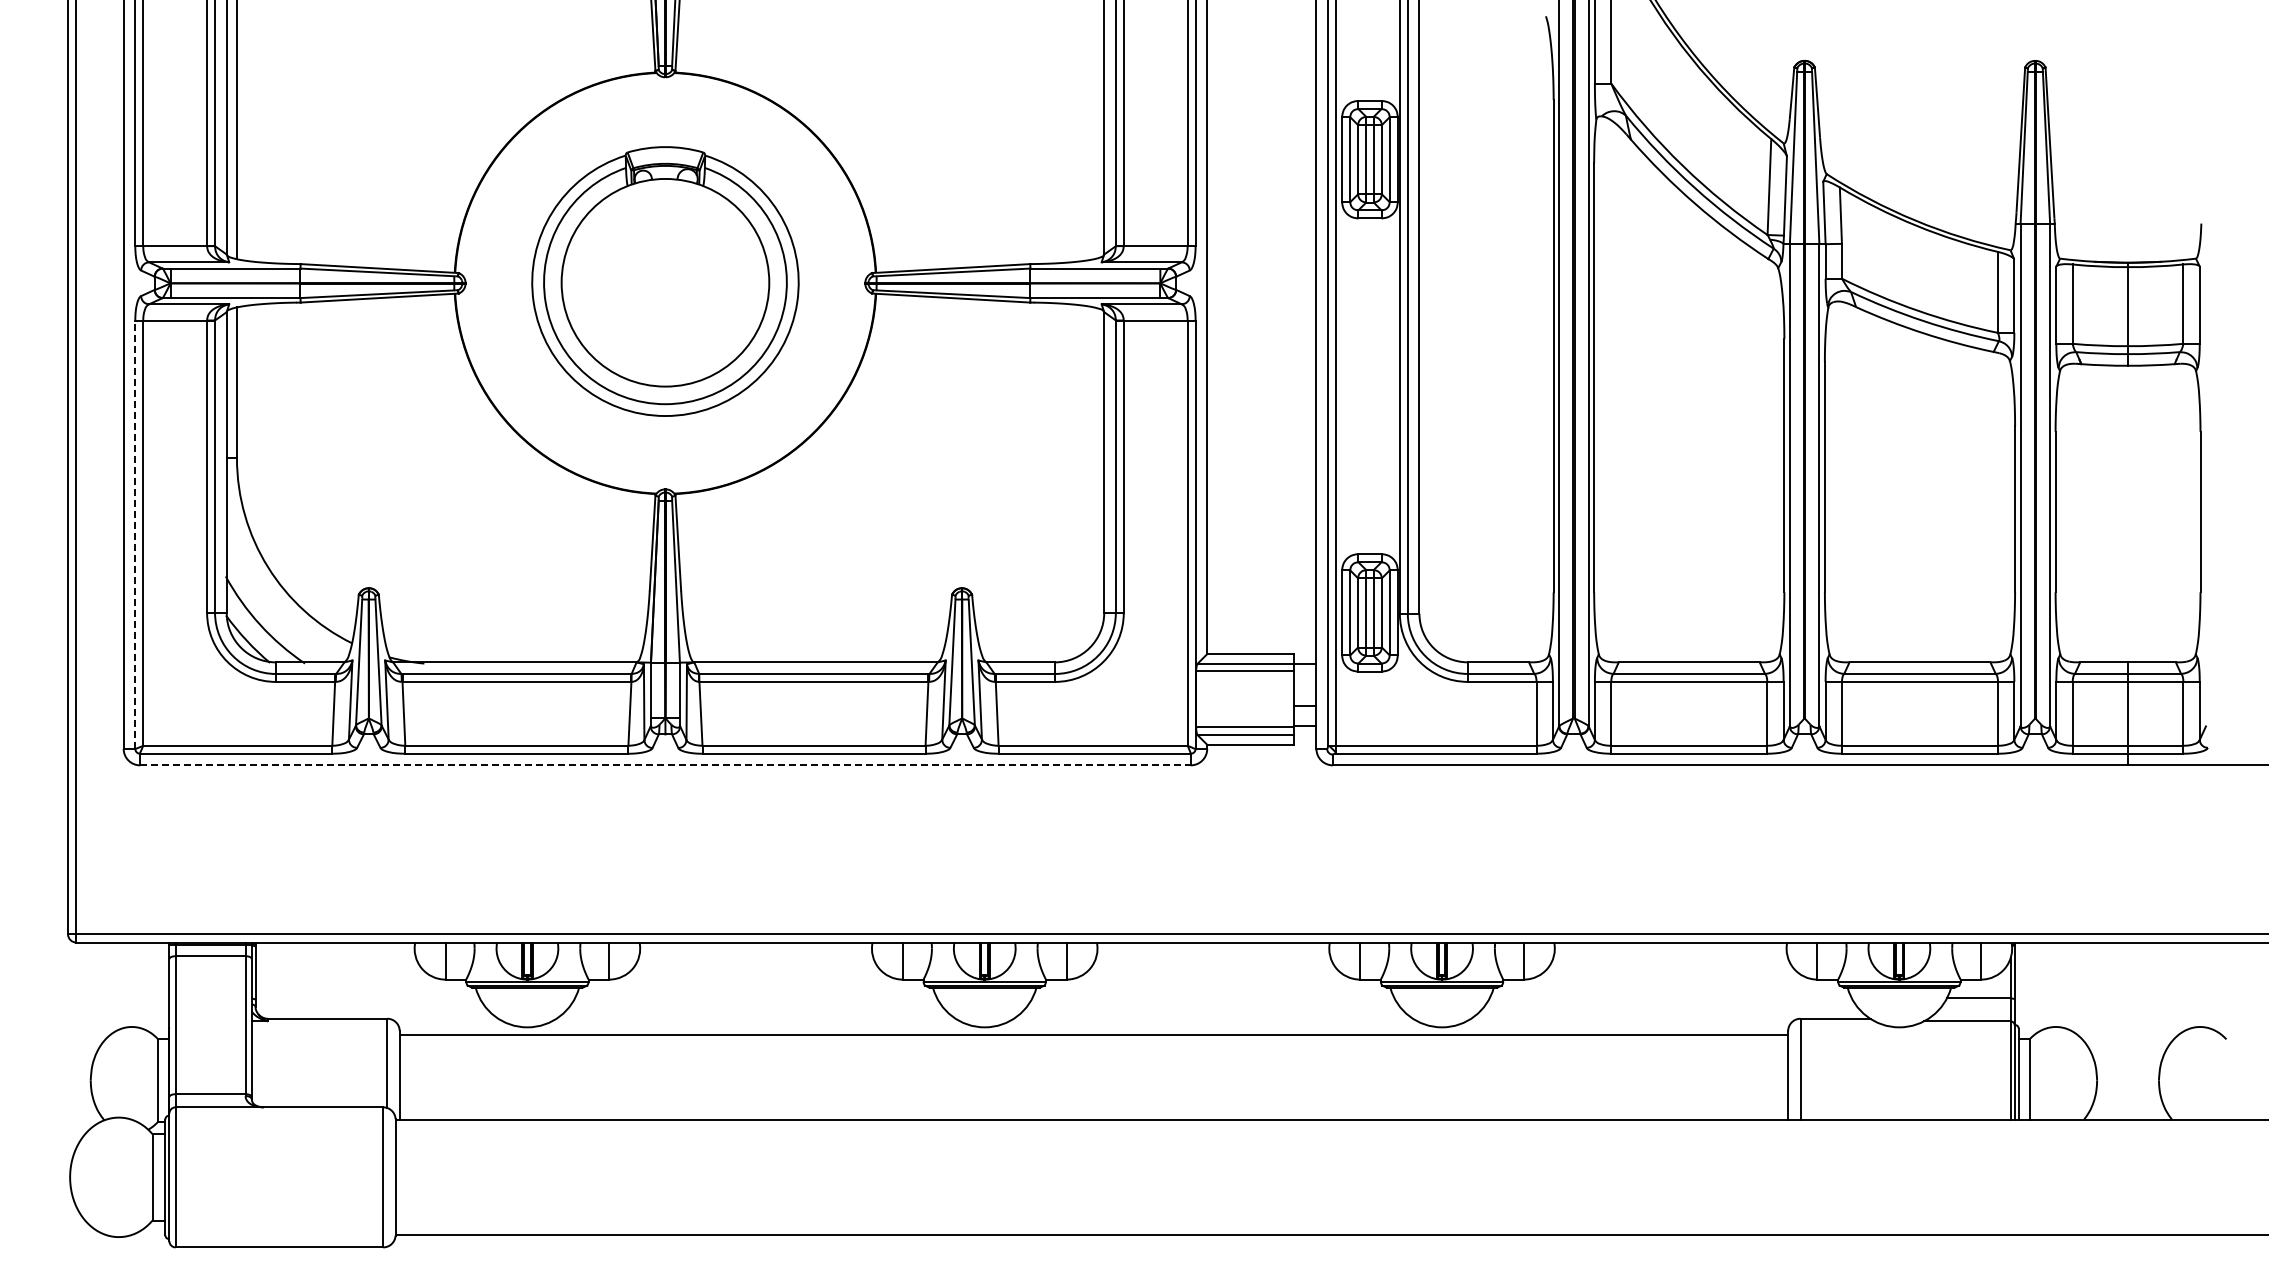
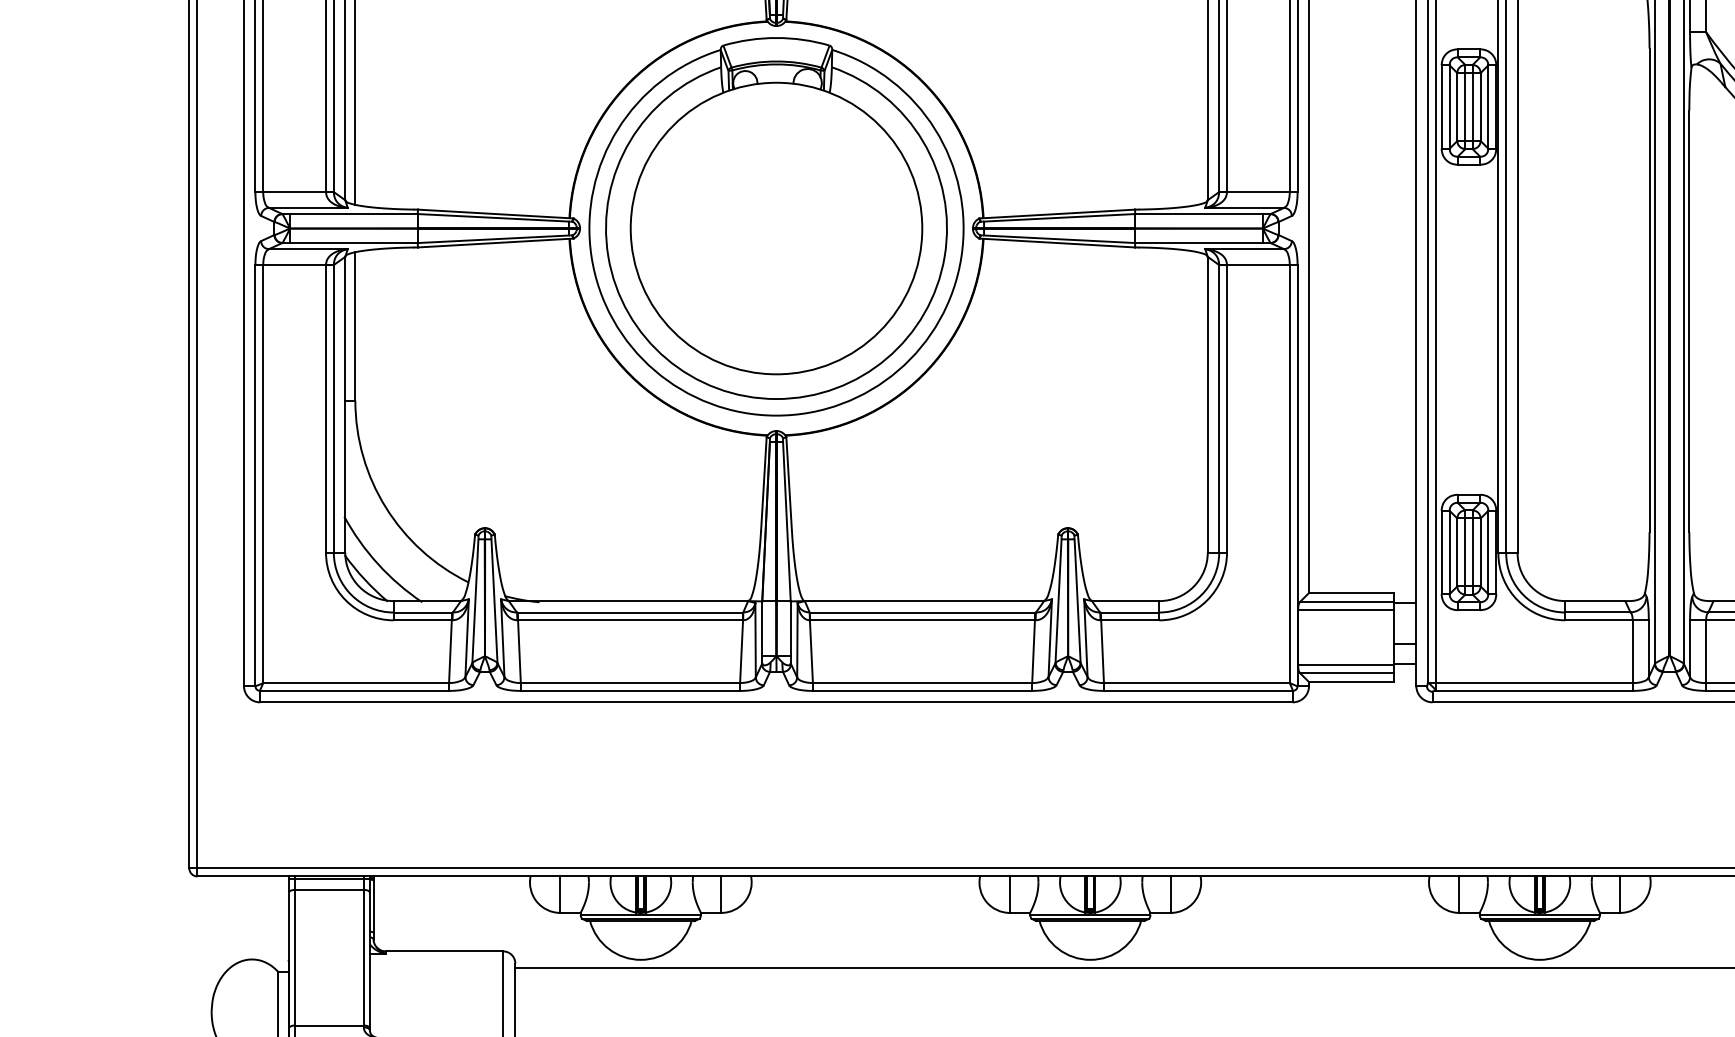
part: (665, 281) -> (776, 226), size x1.43
line: (135, 534) -> (255, 475), dashed -> solid
line: (665, 765) -> (776, 702), dashed -> solid

